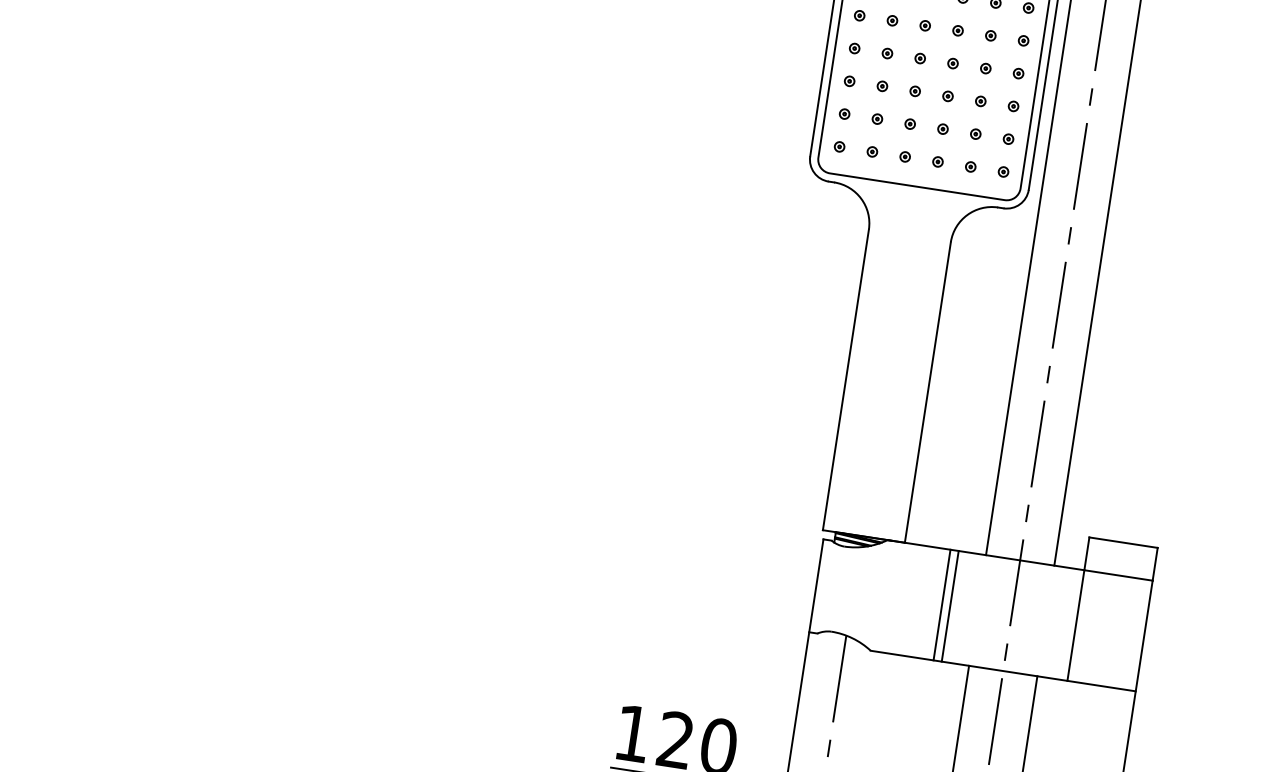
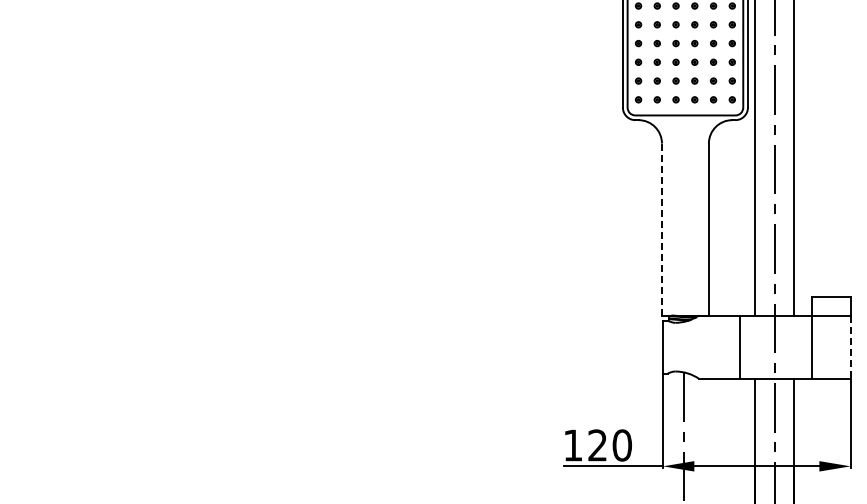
line: (845, 379) -> (661, 229), solid -> dashed
line: (941, 603) -> (734, 346), removed
line: (1143, 636) -> (850, 347), solid -> dashed

